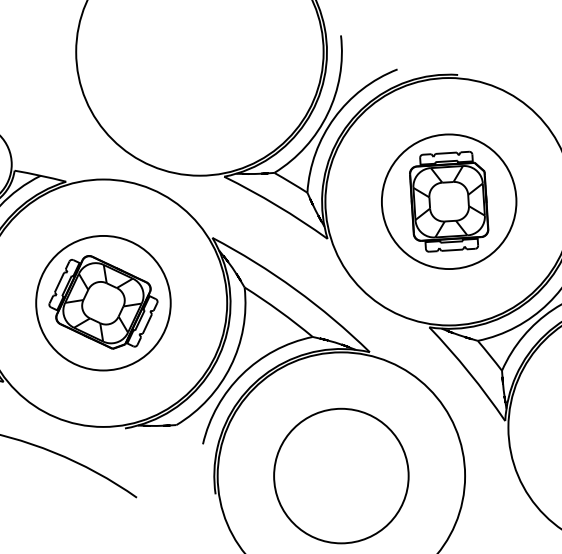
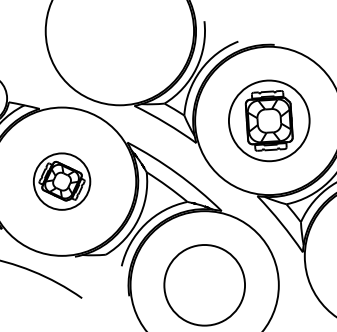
part: (102, 302) -> (61, 181), size x0.7

